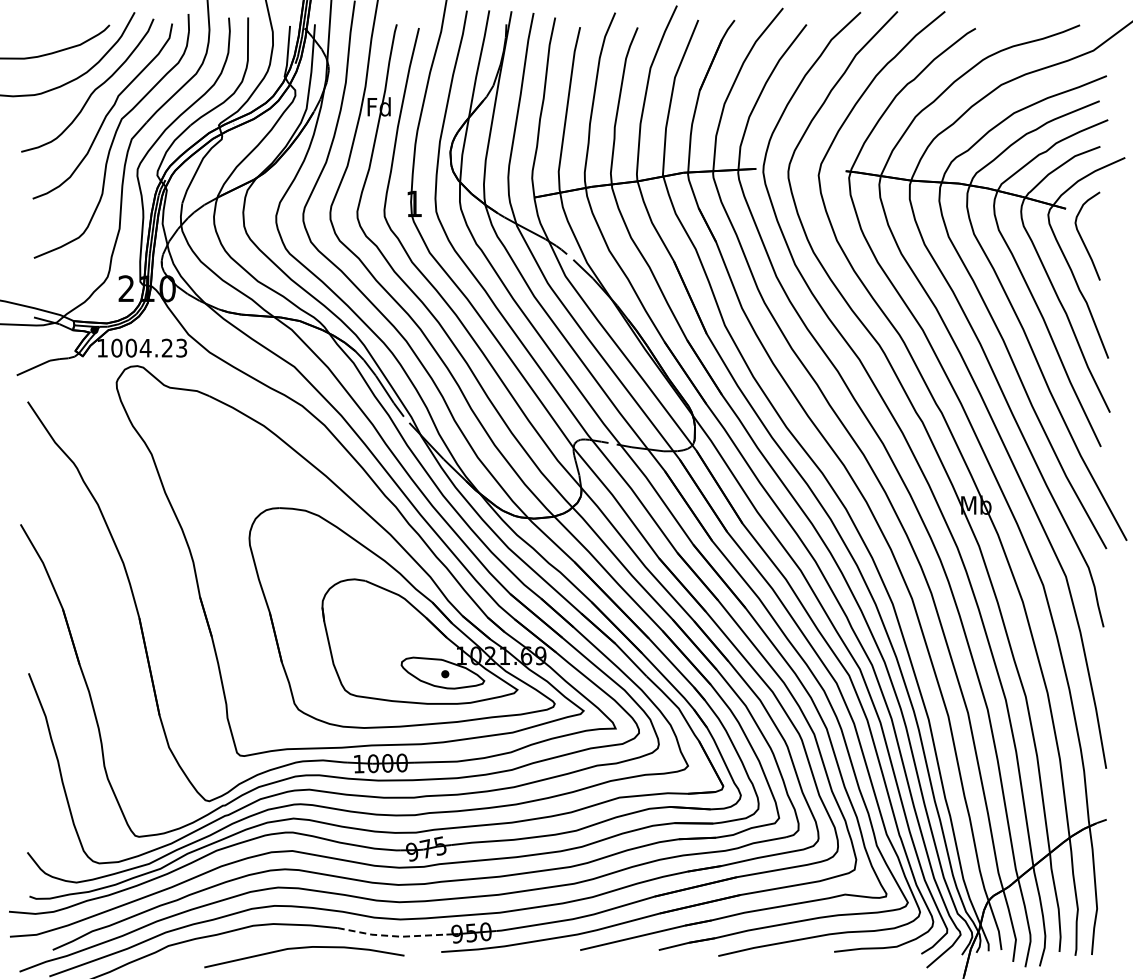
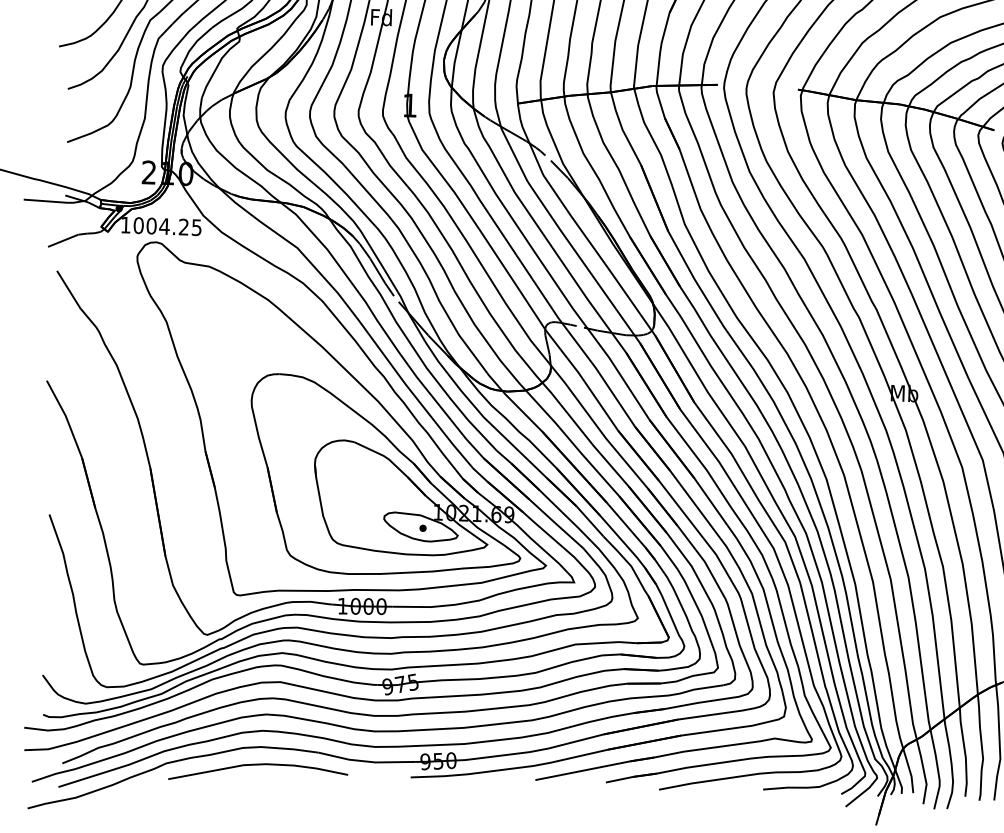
text: (181, 347) -> (196, 227), 1004.23 -> 1004.25
line: (392, 936) -> (367, 761), dashed -> solid
curve: (304, 948) -> (258, 765), moved

